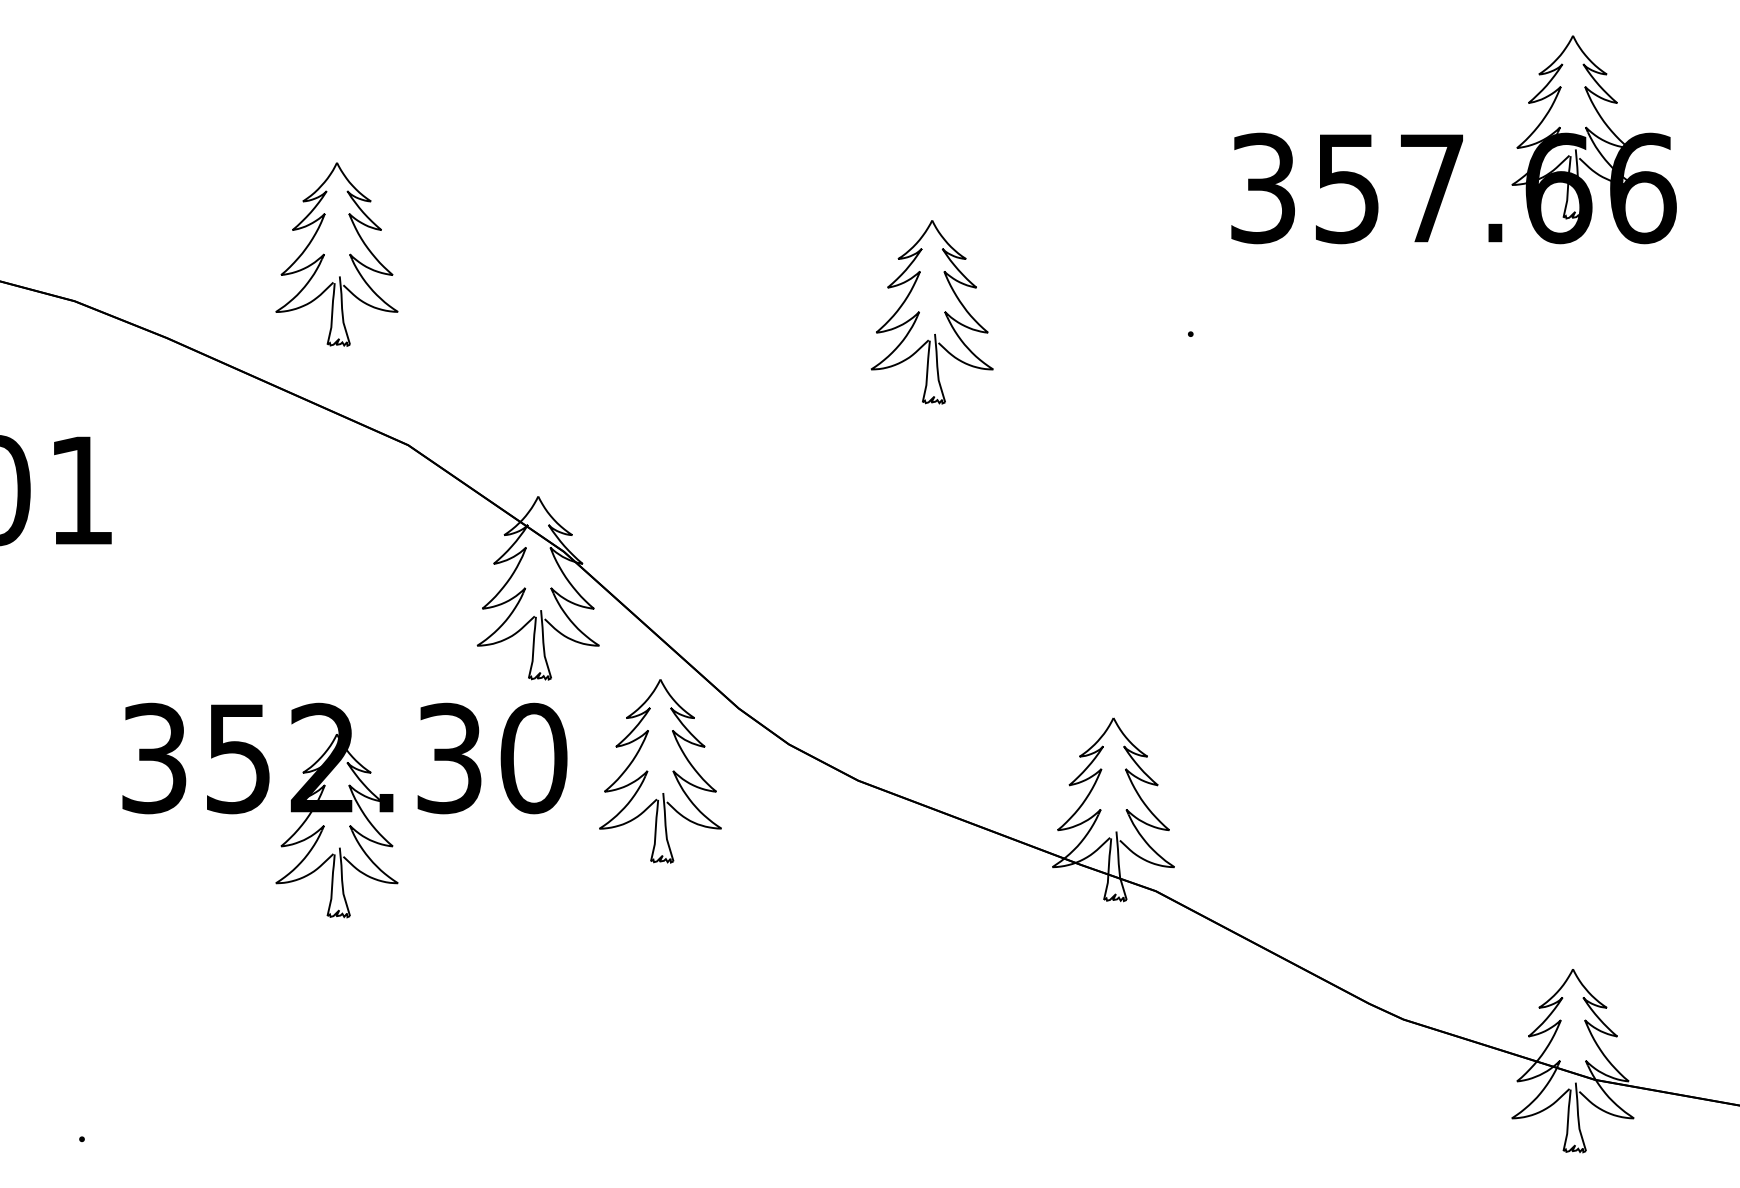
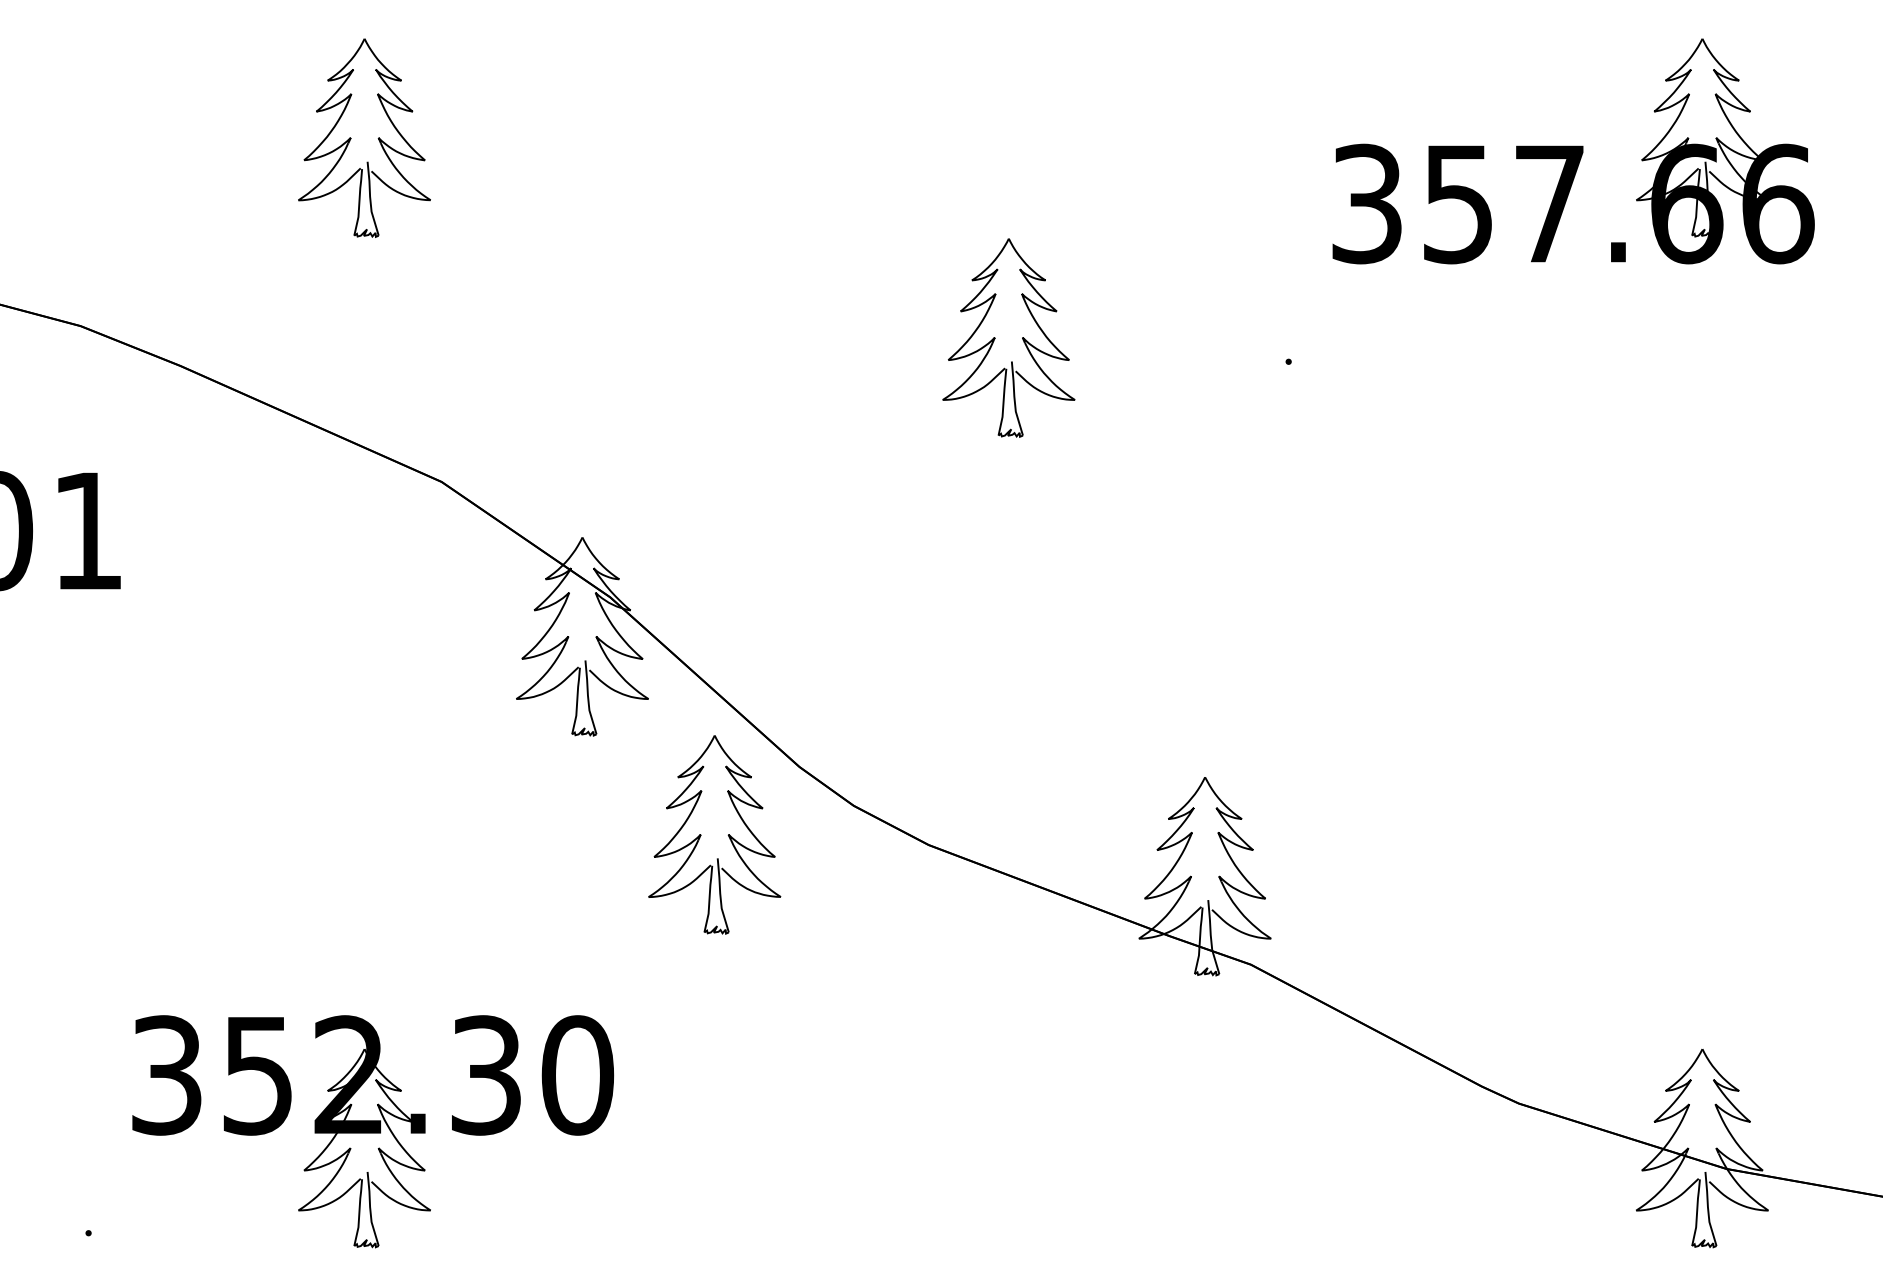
part: (324, 254) -> (351, 138), moved
part: (344, 810) -> (372, 1131), moved

